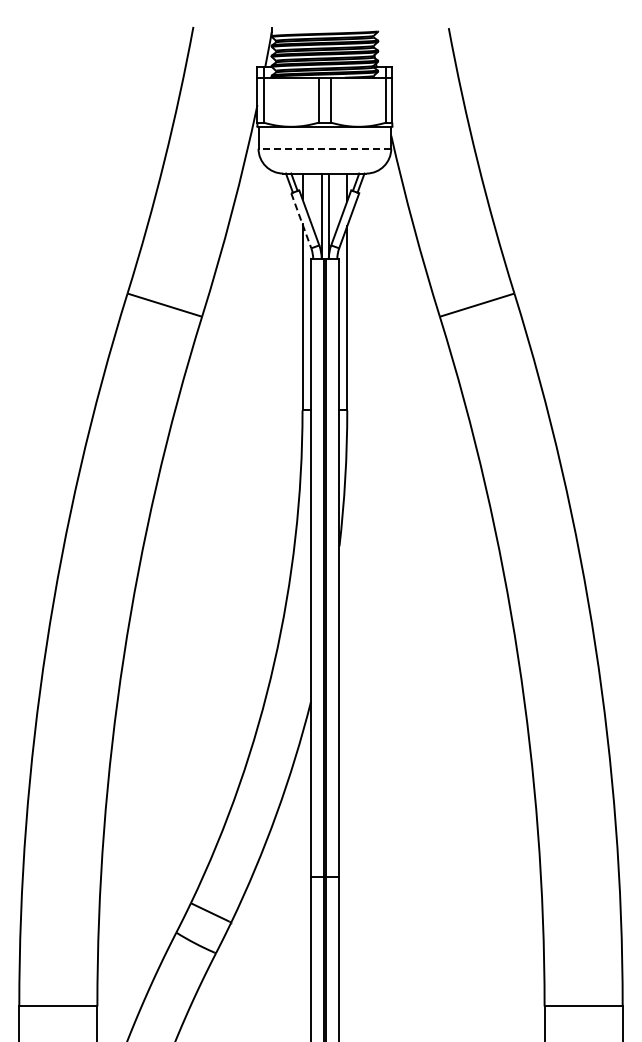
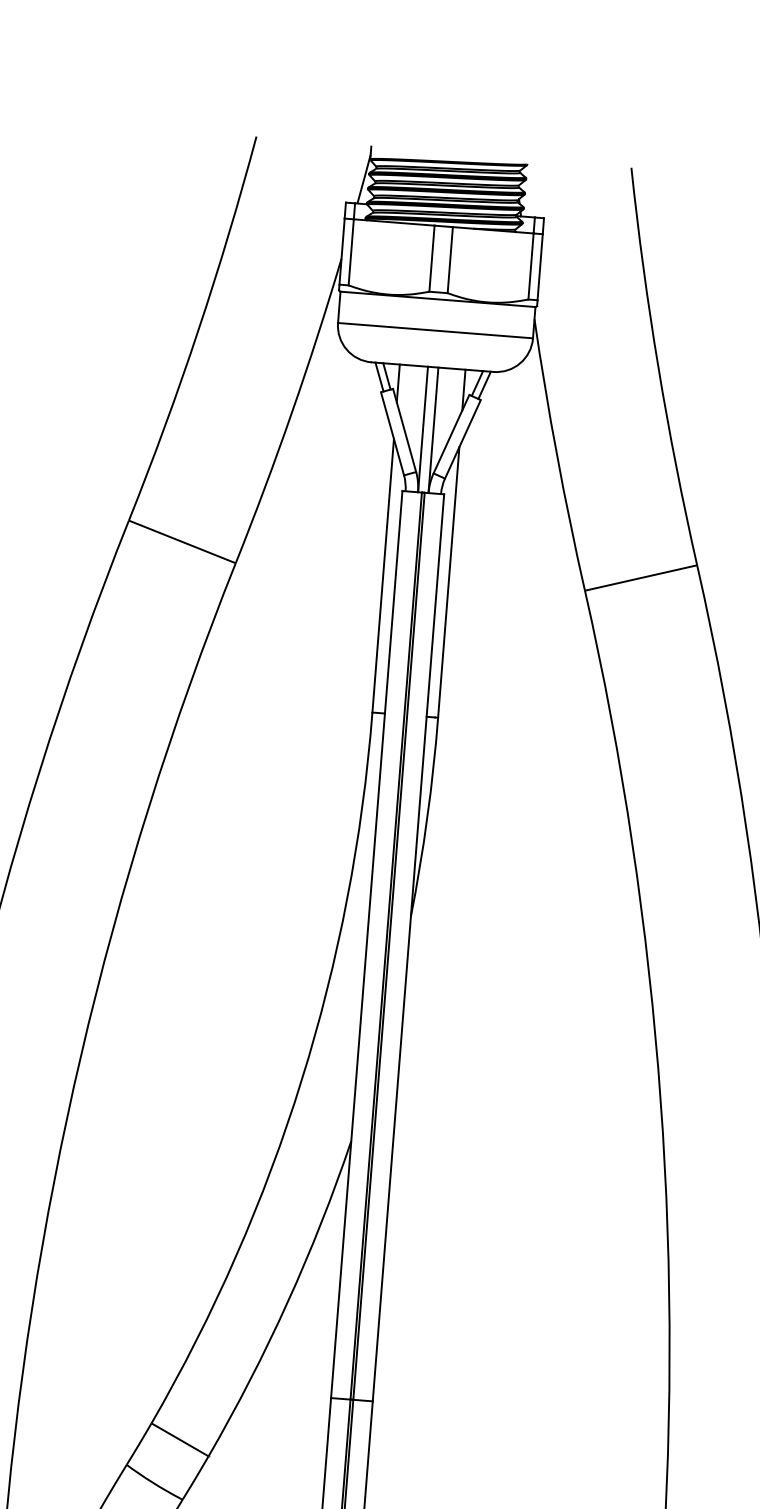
line: (324, 148) -> (434, 330), dashed -> solid
line: (301, 221) -> (392, 434), dashed -> solid

